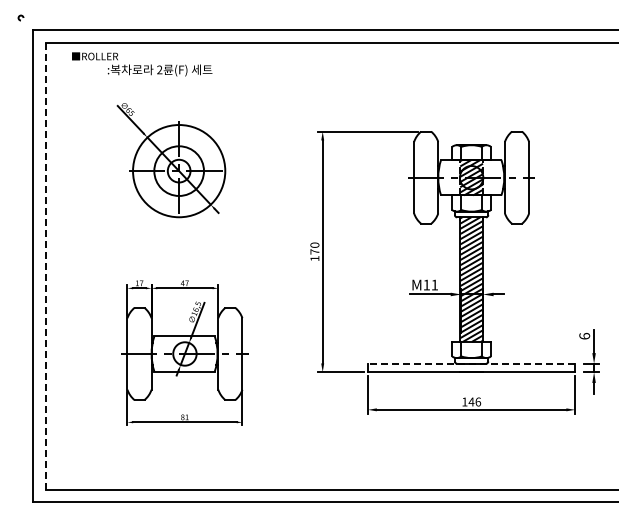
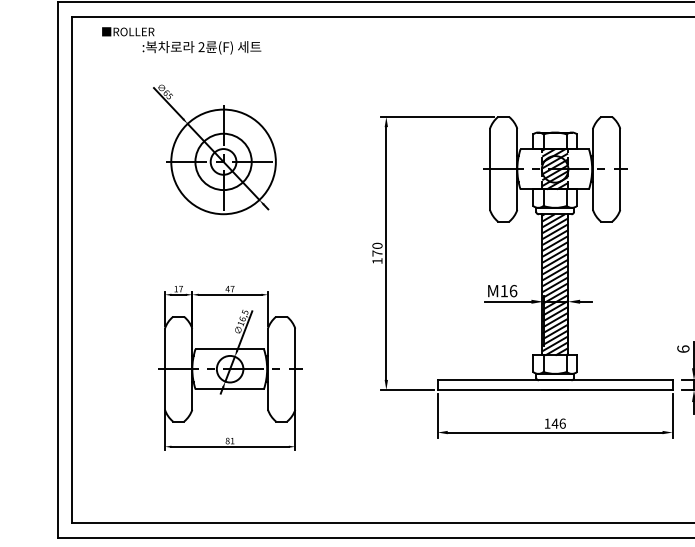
line: (45, 266) -> (72, 270), dashed -> solid
text: (434, 284) -> (513, 290), M11 -> M16
line: (471, 363) -> (555, 380), dashed -> solid

